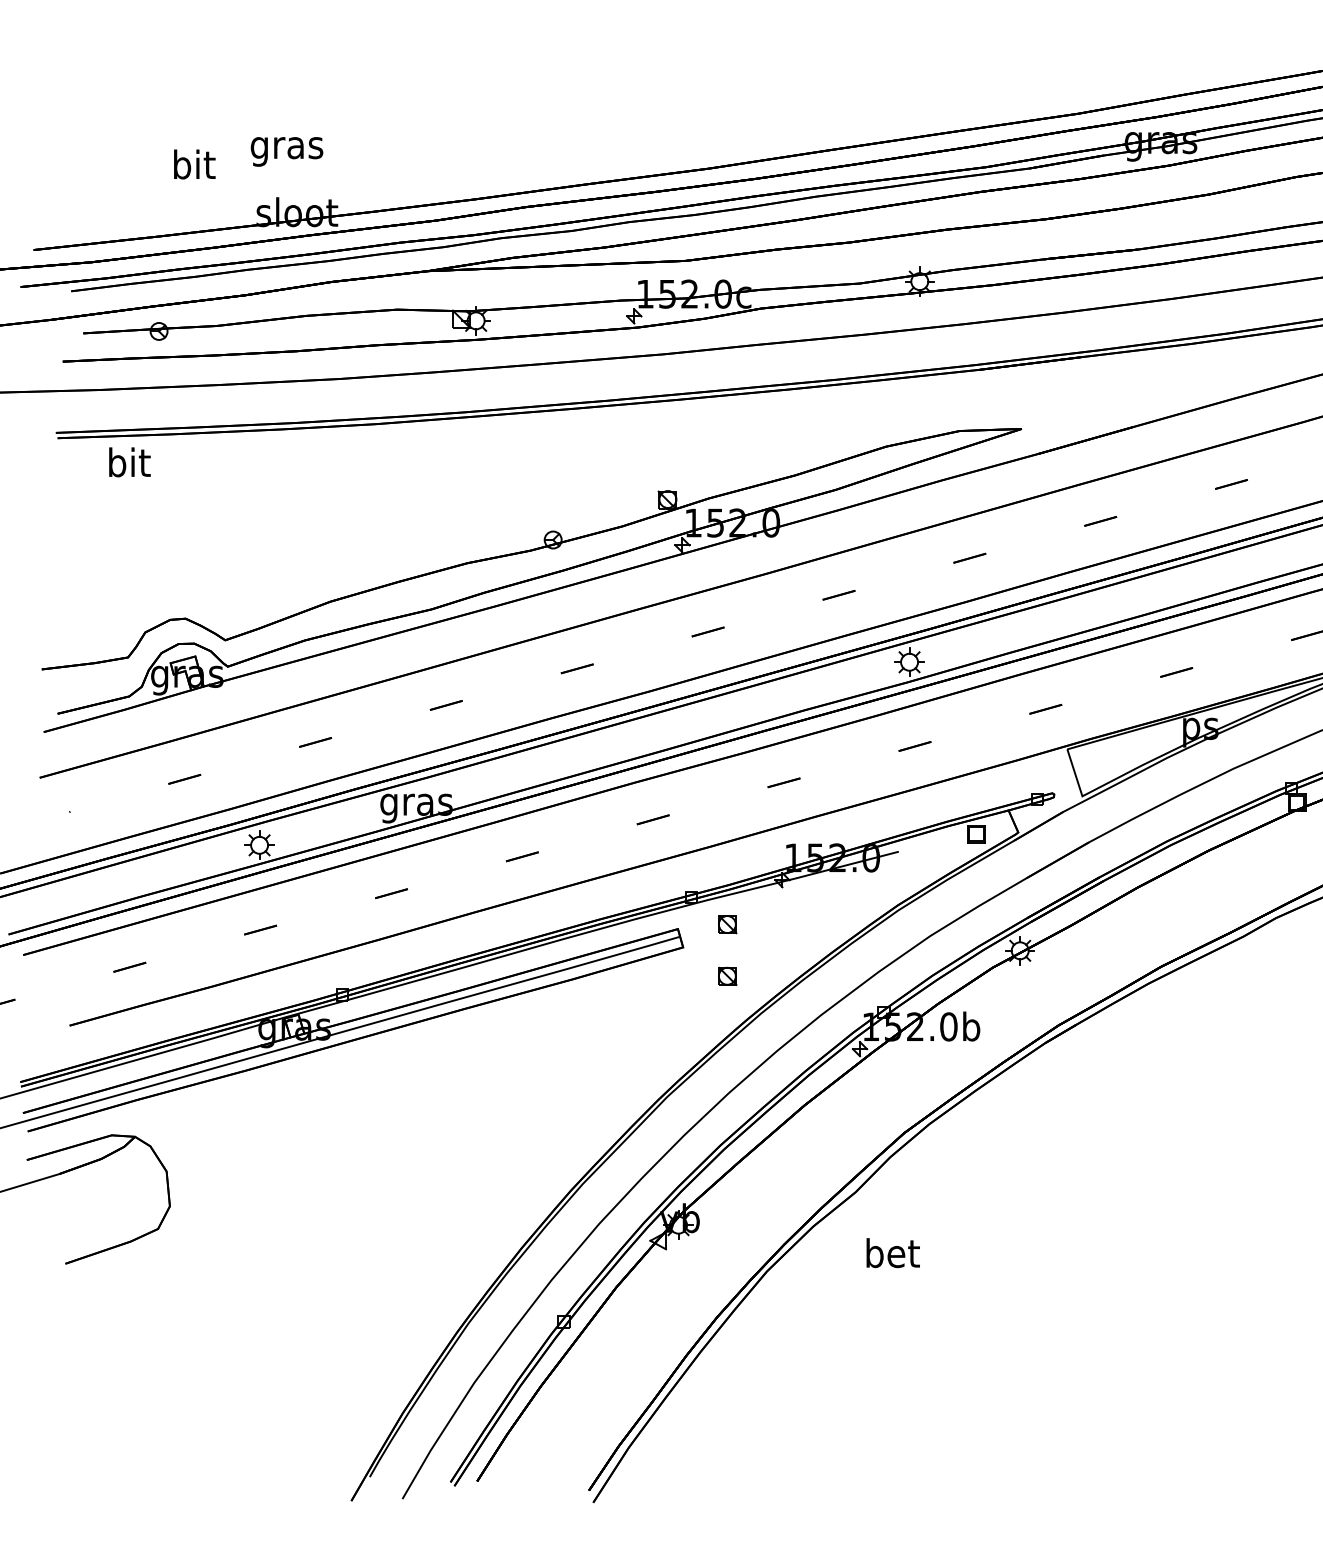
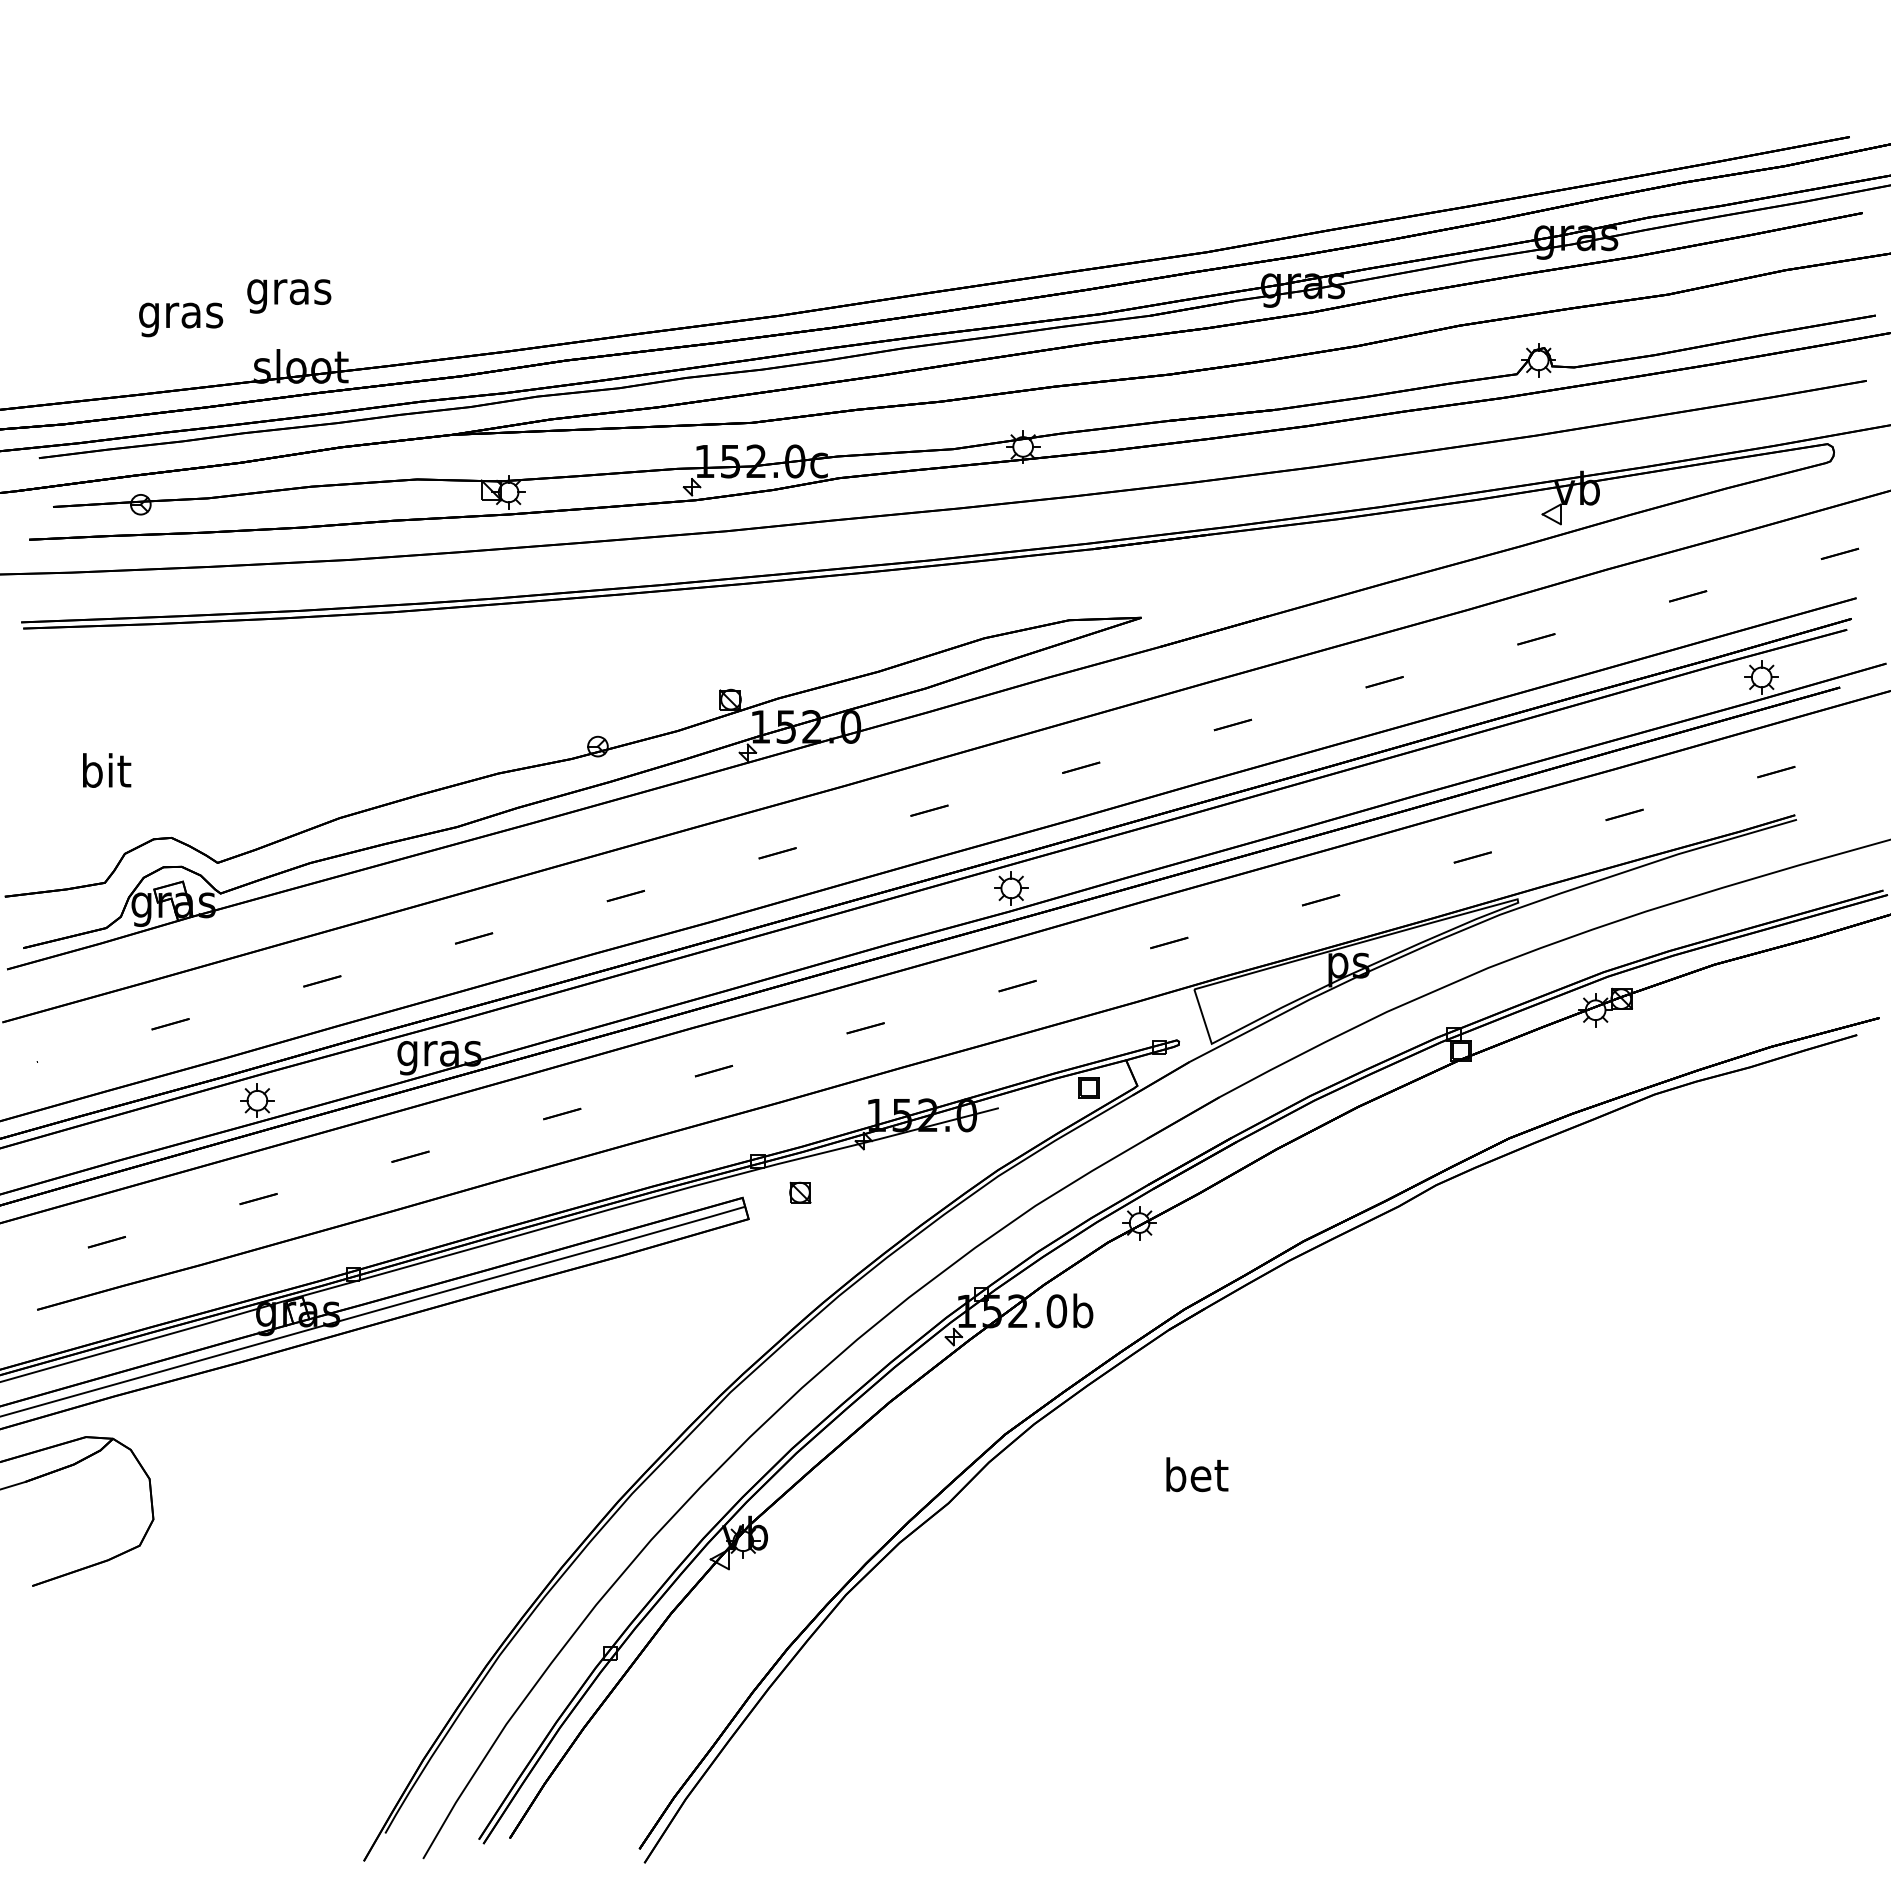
text: (194, 168) -> (181, 315), bit -> gras
text: (130, 462) -> (107, 770), moved
part: (727, 976) -> (800, 1252), removed
text: (893, 1252) -> (1197, 1474), moved

